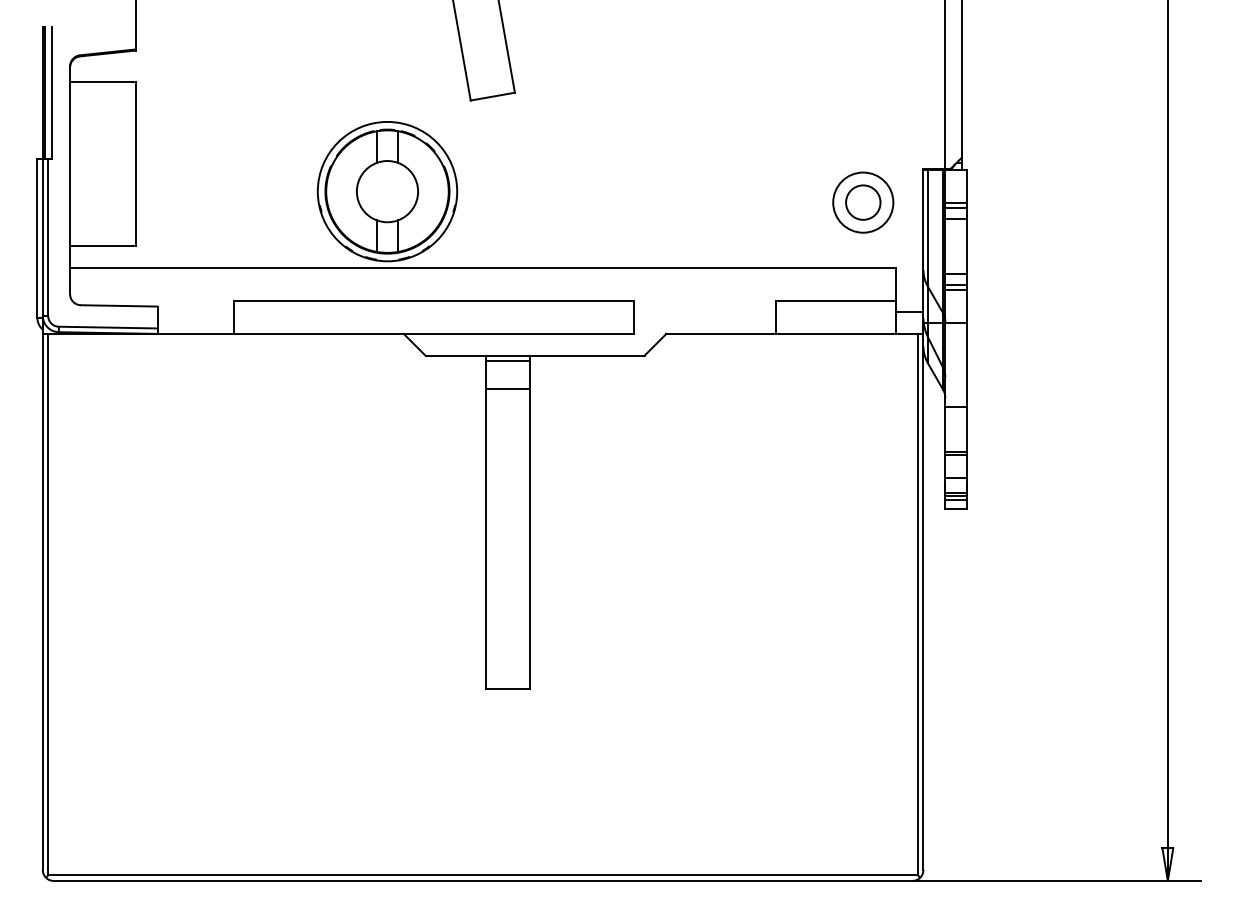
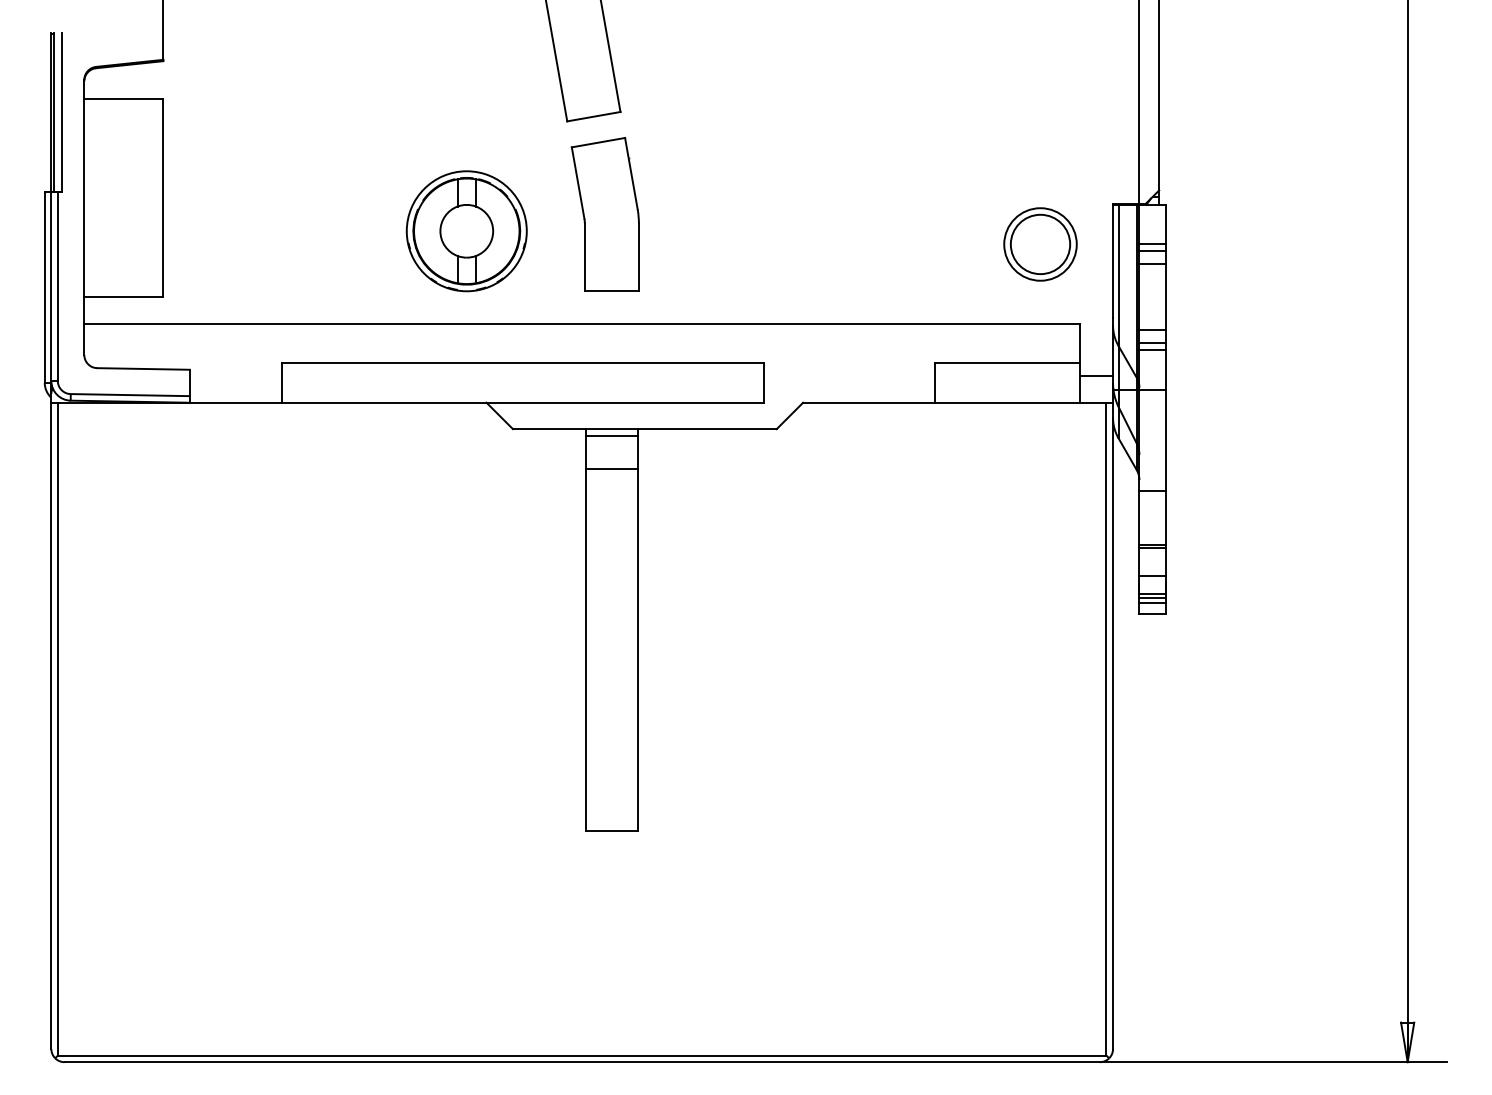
part: (501, 177) -> (604, 214), added
part: (387, 191) -> (466, 231), size x0.71
circle: (863, 202) -> (1040, 244), size x1.43

